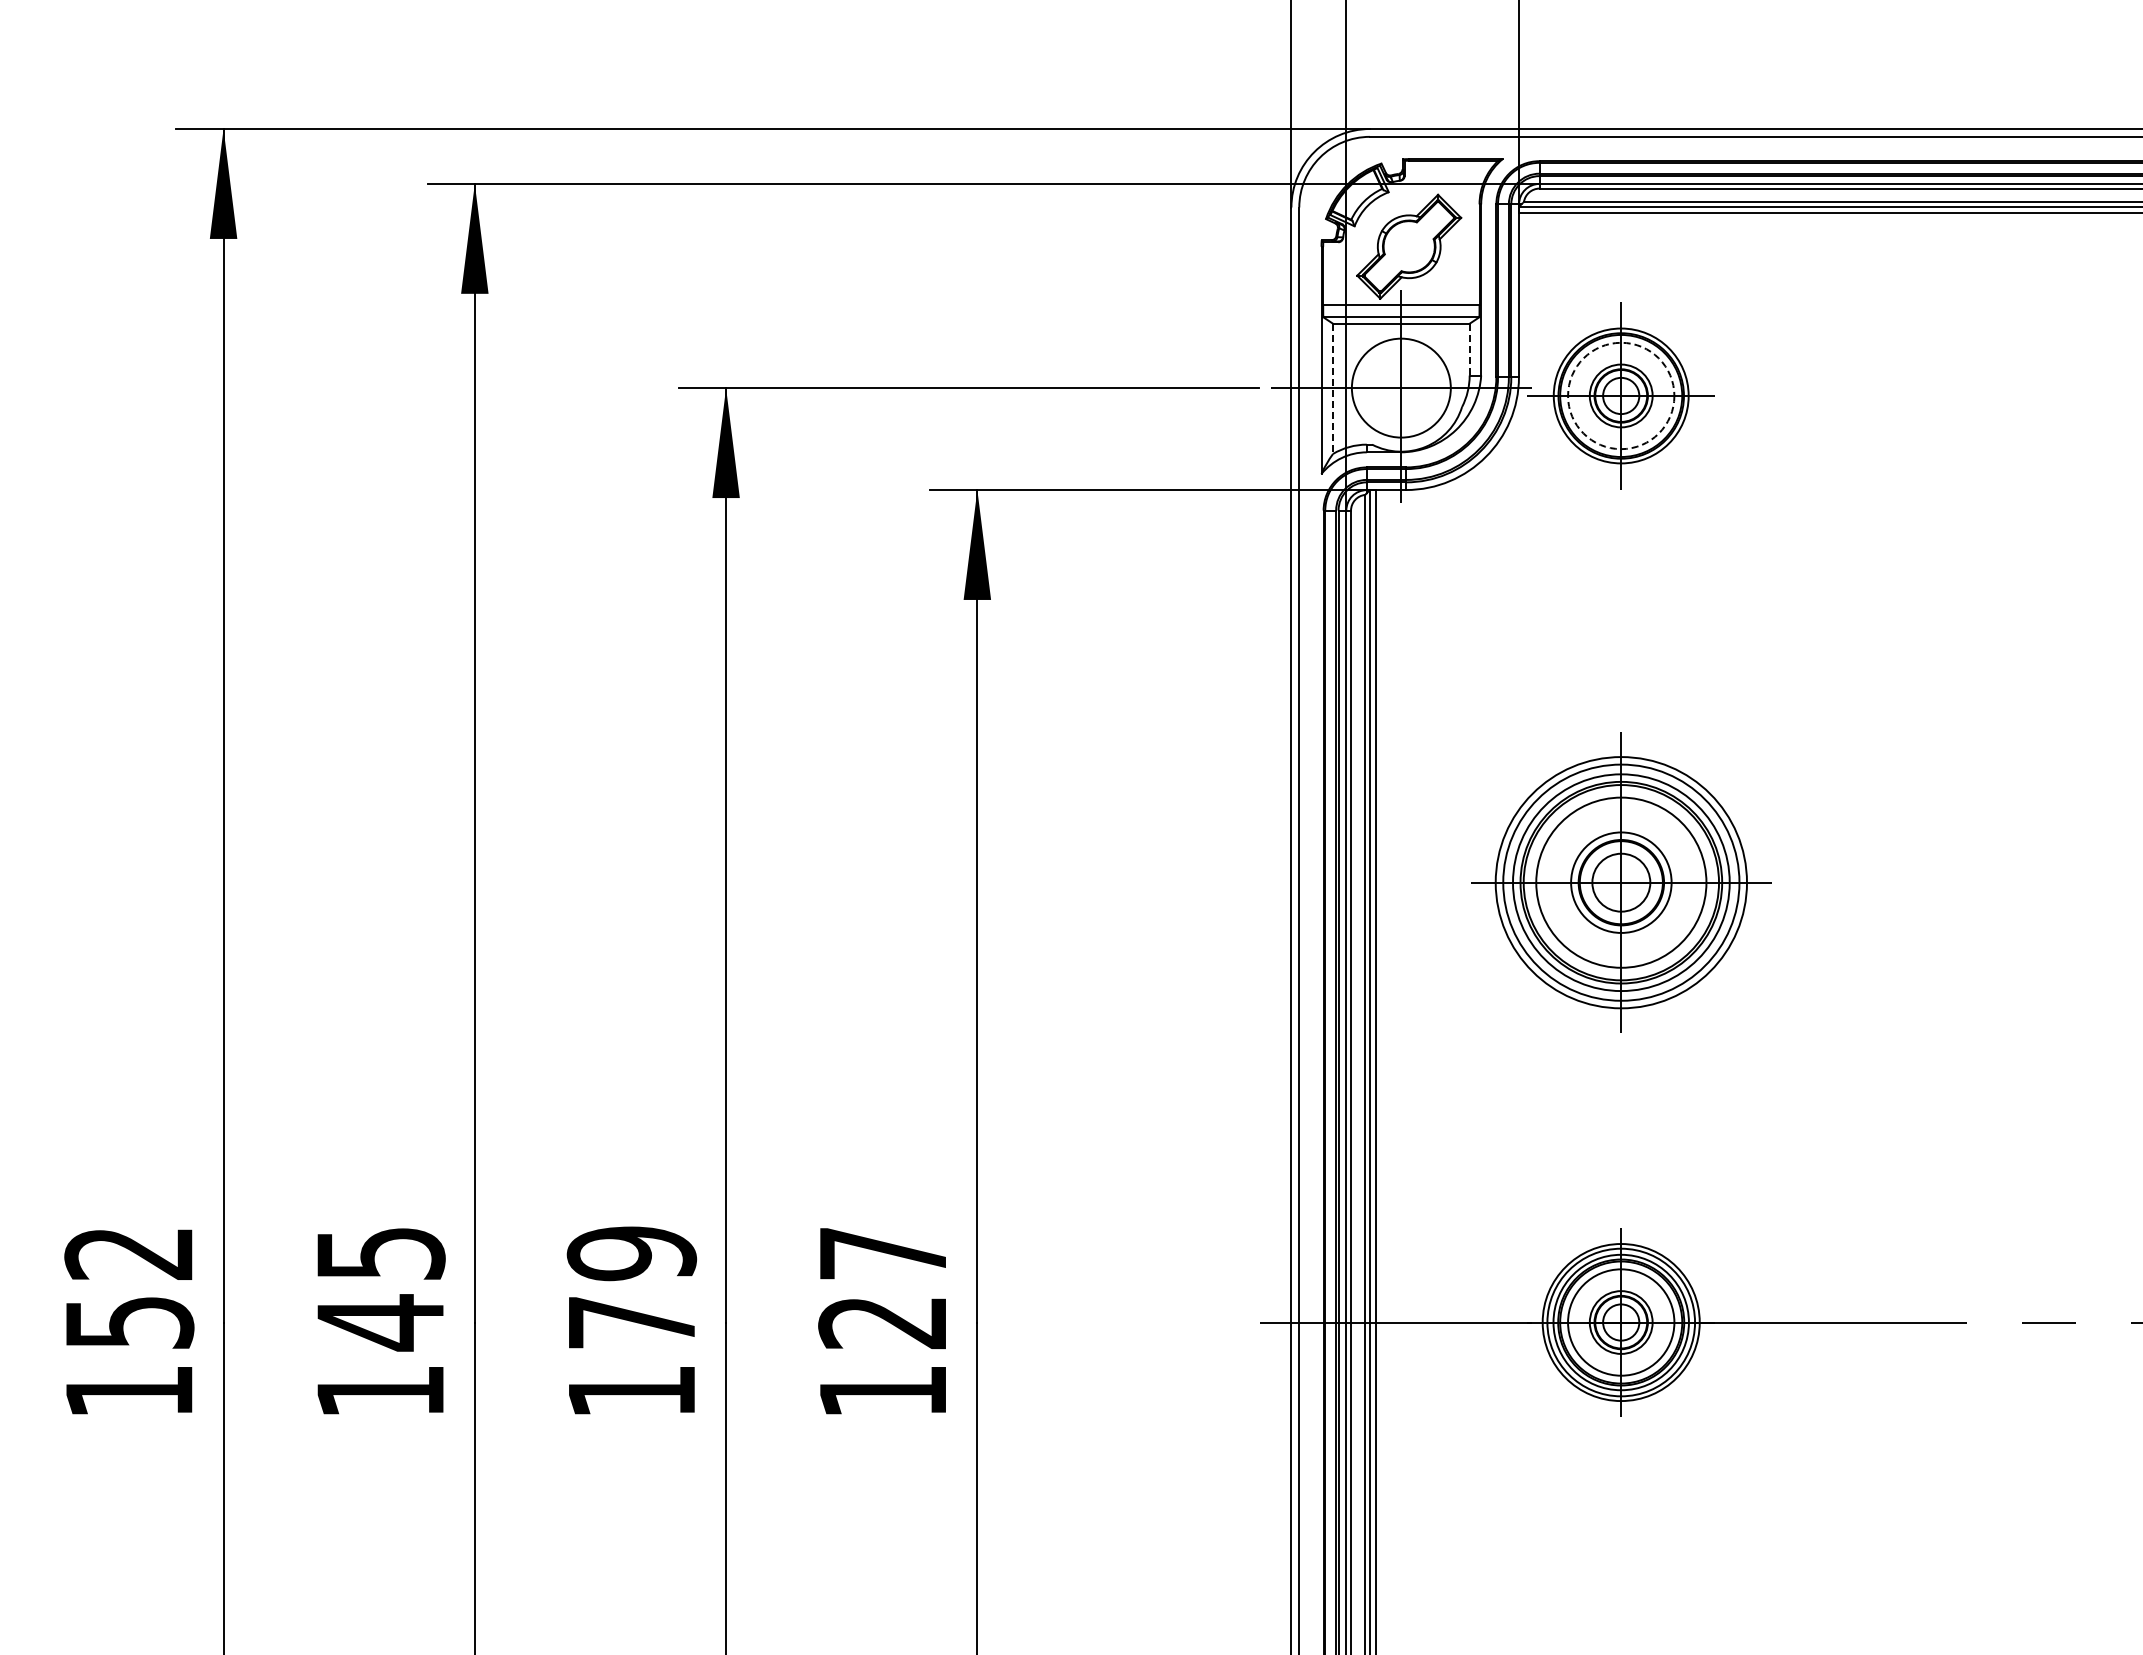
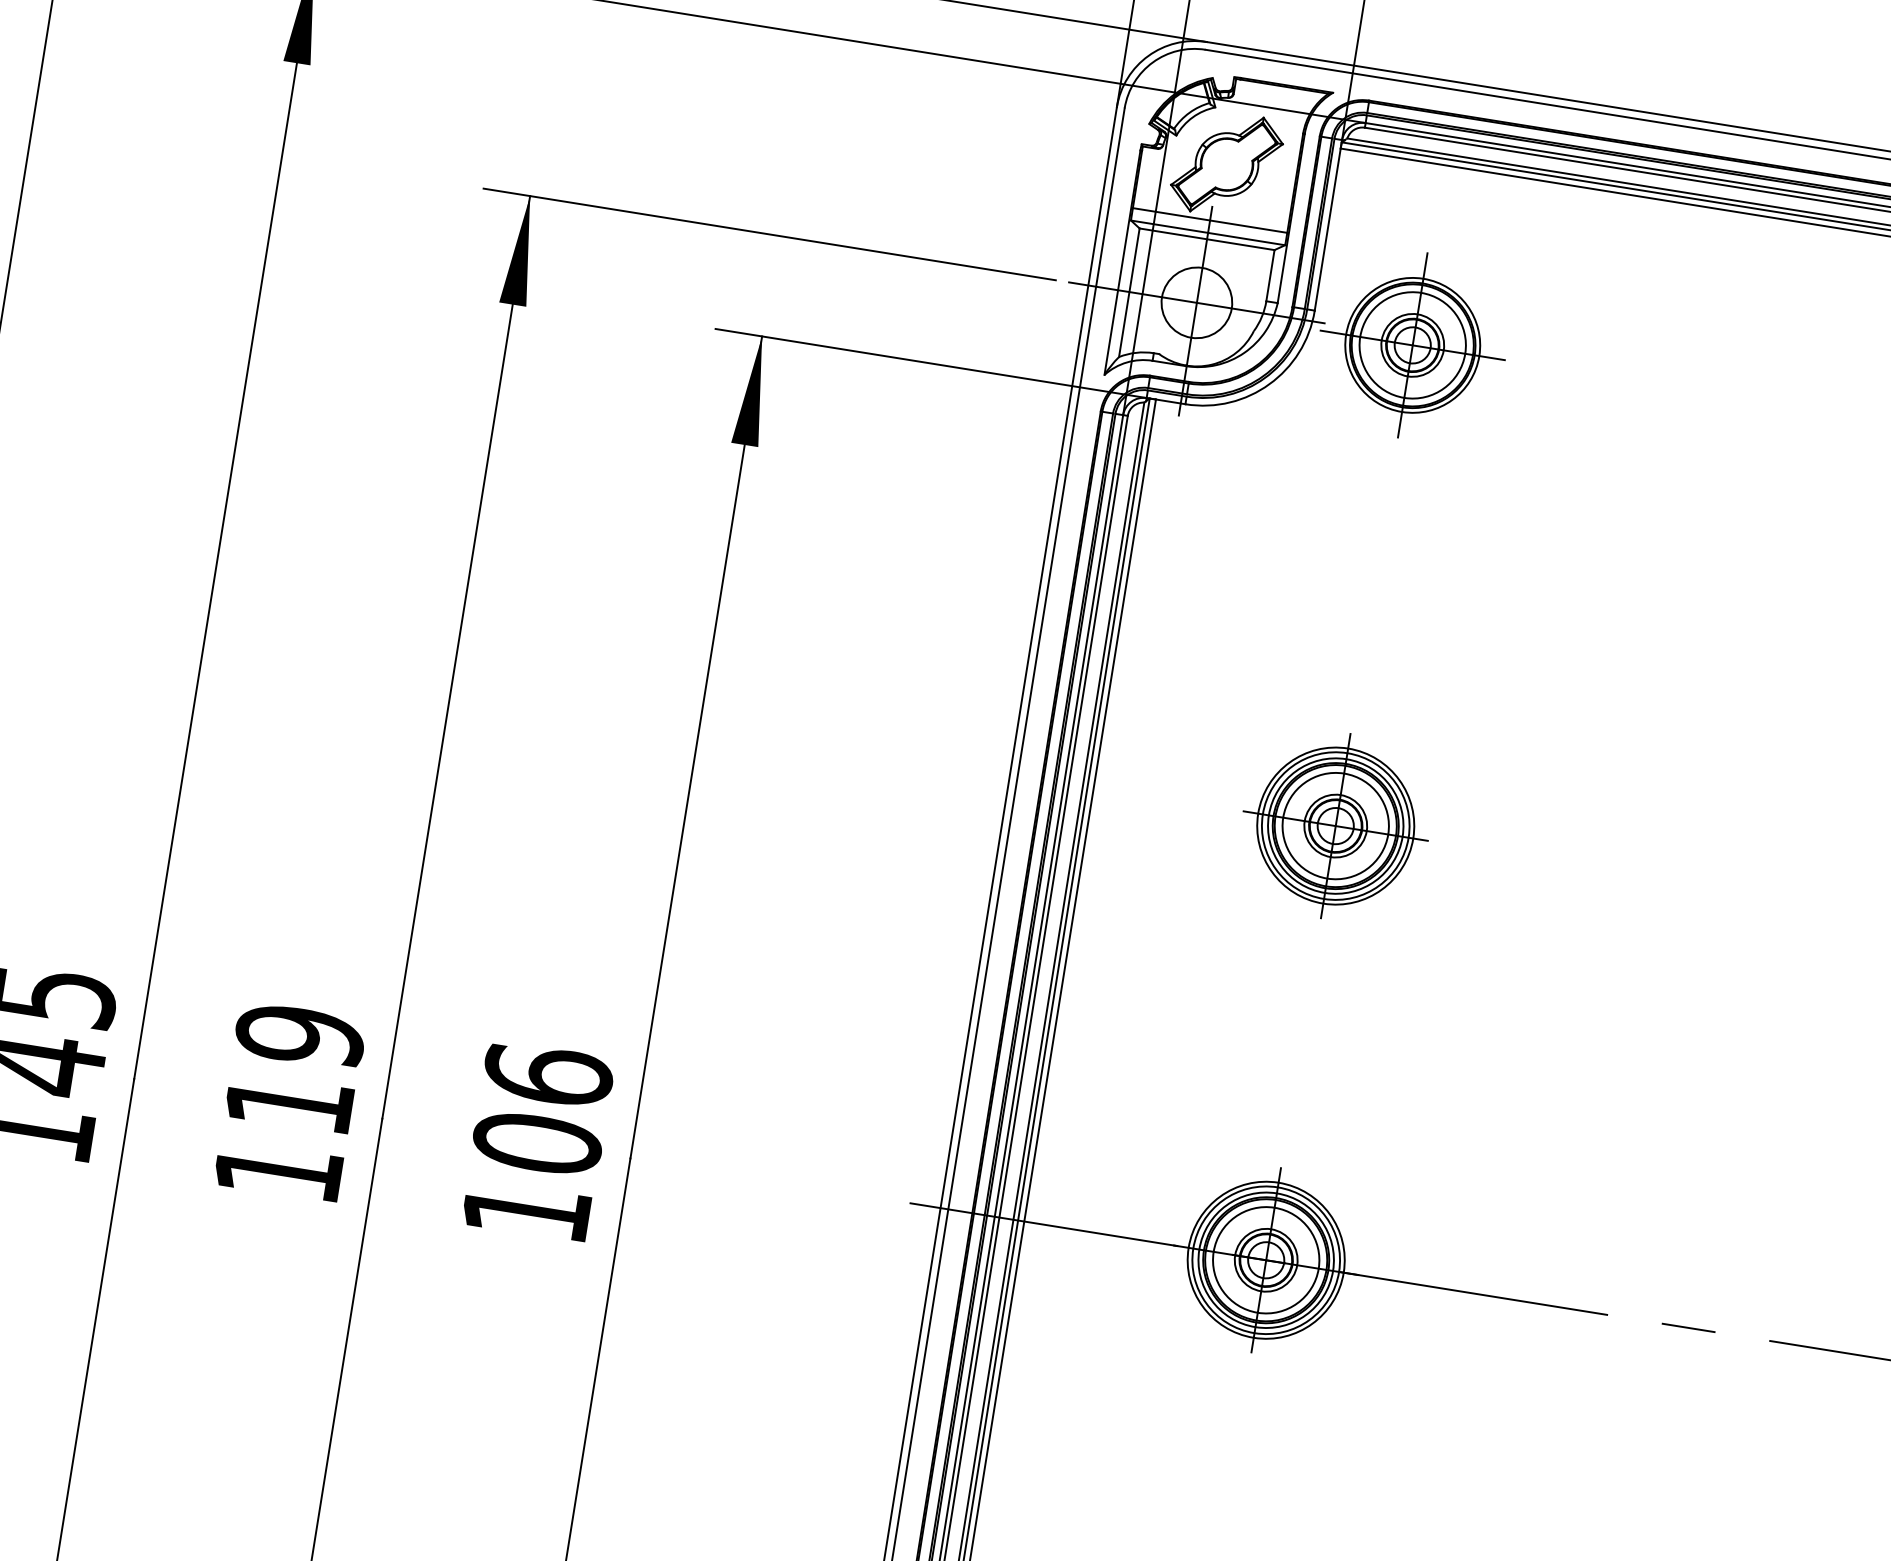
line: (1469, 349) -> (1270, 275), dashed -> solid
circle: (1401, 387) -> (1197, 302), size x0.71
line: (1333, 389) -> (1129, 293), dashed -> solid
circle: (1621, 395) -> (1413, 344), dashed -> solid
part: (1620, 882) -> (1335, 825), size x0.62
text: (883, 1287) -> (543, 1109), 127 -> 106
text: (631, 1322) -> (288, 1103), 179 -> 119

